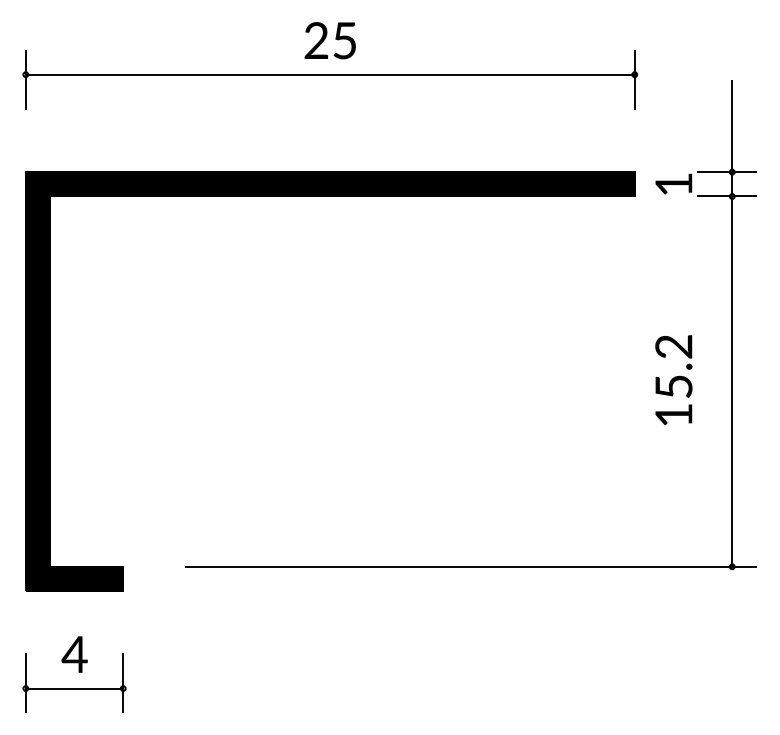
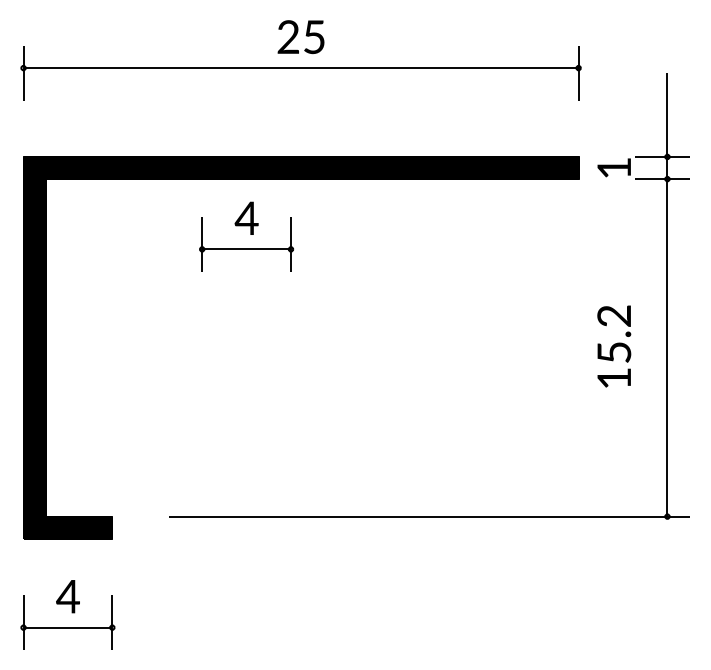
part: (270, 259) -> (246, 236), added

